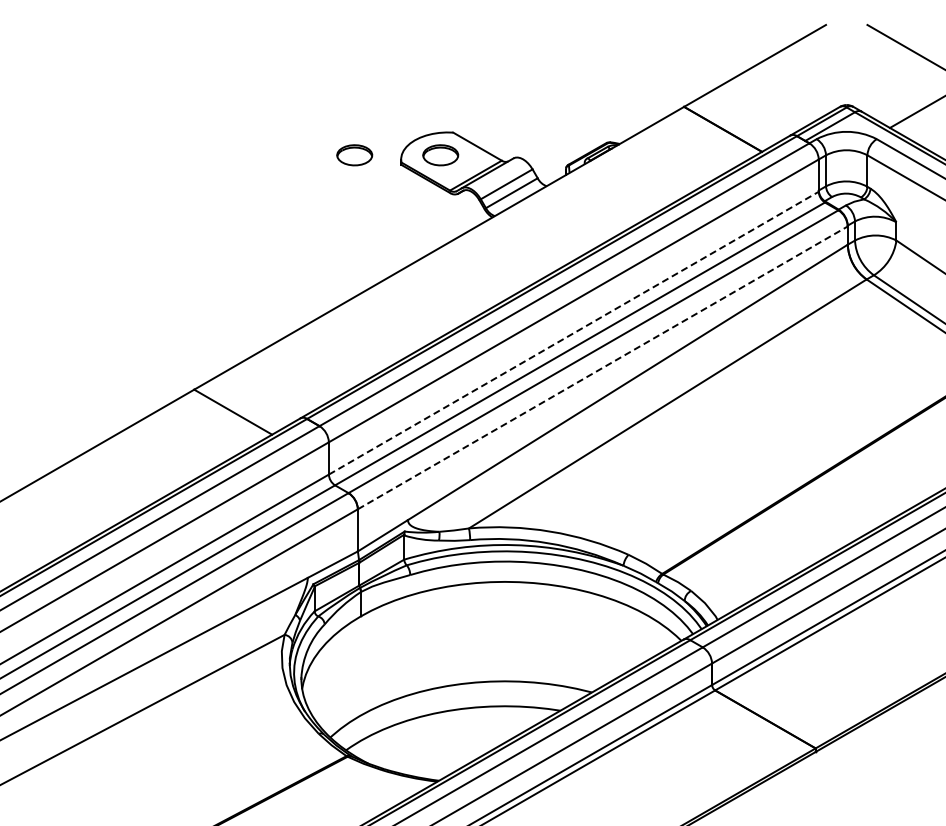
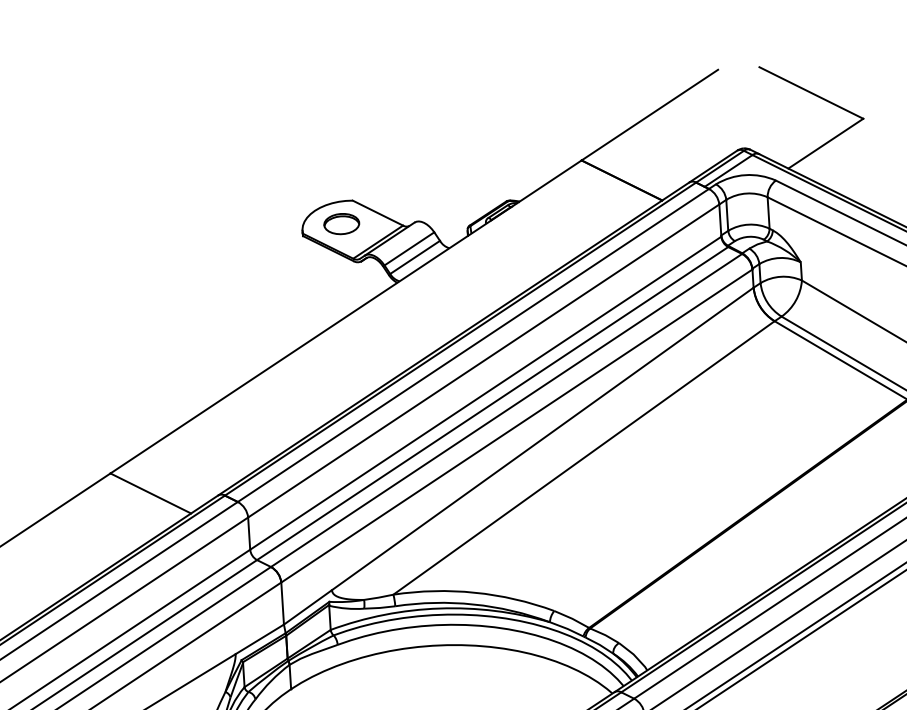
part: (354, 155) -> (255, 229), removed
line: (573, 333) -> (485, 393), dashed -> solid
line: (602, 367) -> (516, 425), dashed -> solid

